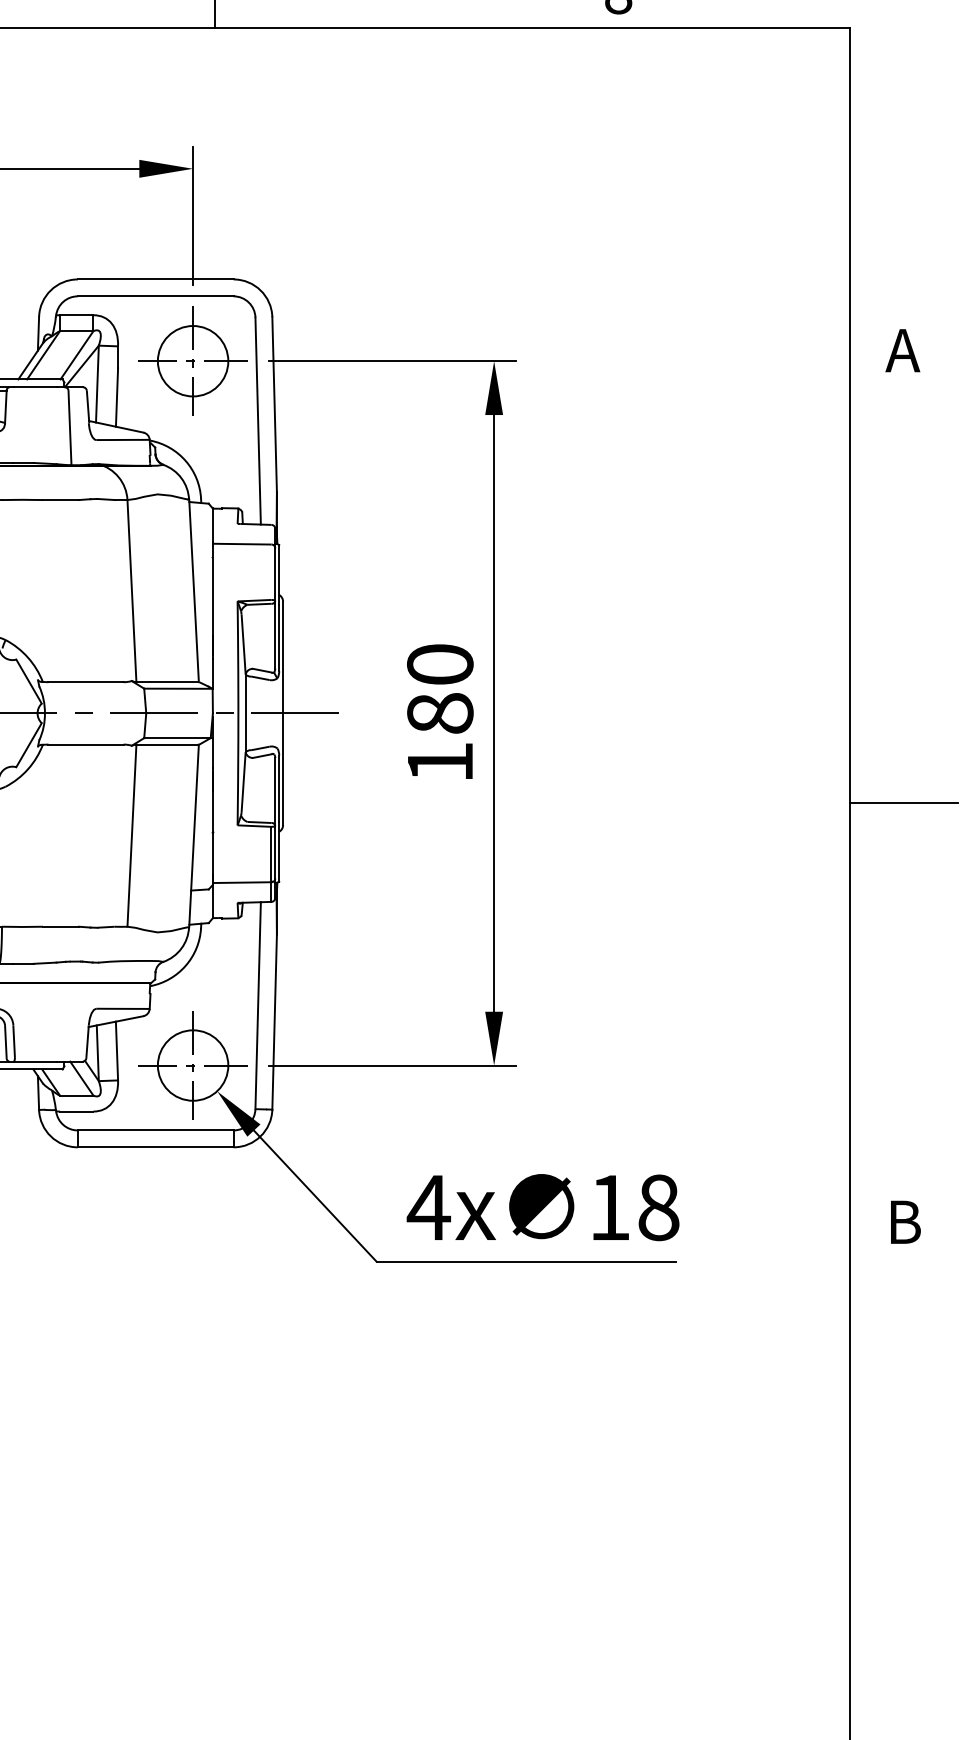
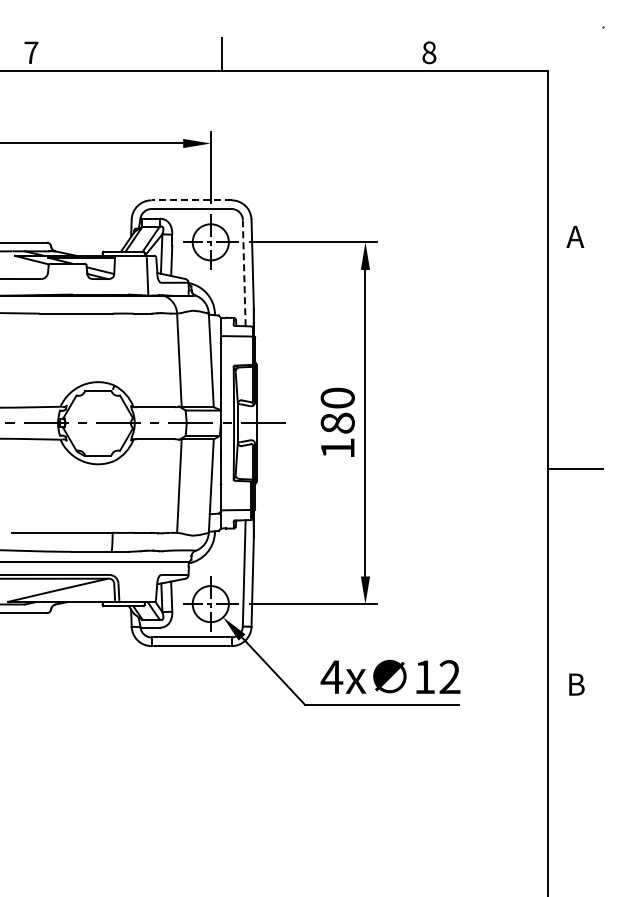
line: (155, 279) -> (191, 200), solid -> dashed
line: (258, 419) -> (244, 272), solid -> dashed
text: (657, 1208) -> (449, 677), 18 -> 12

